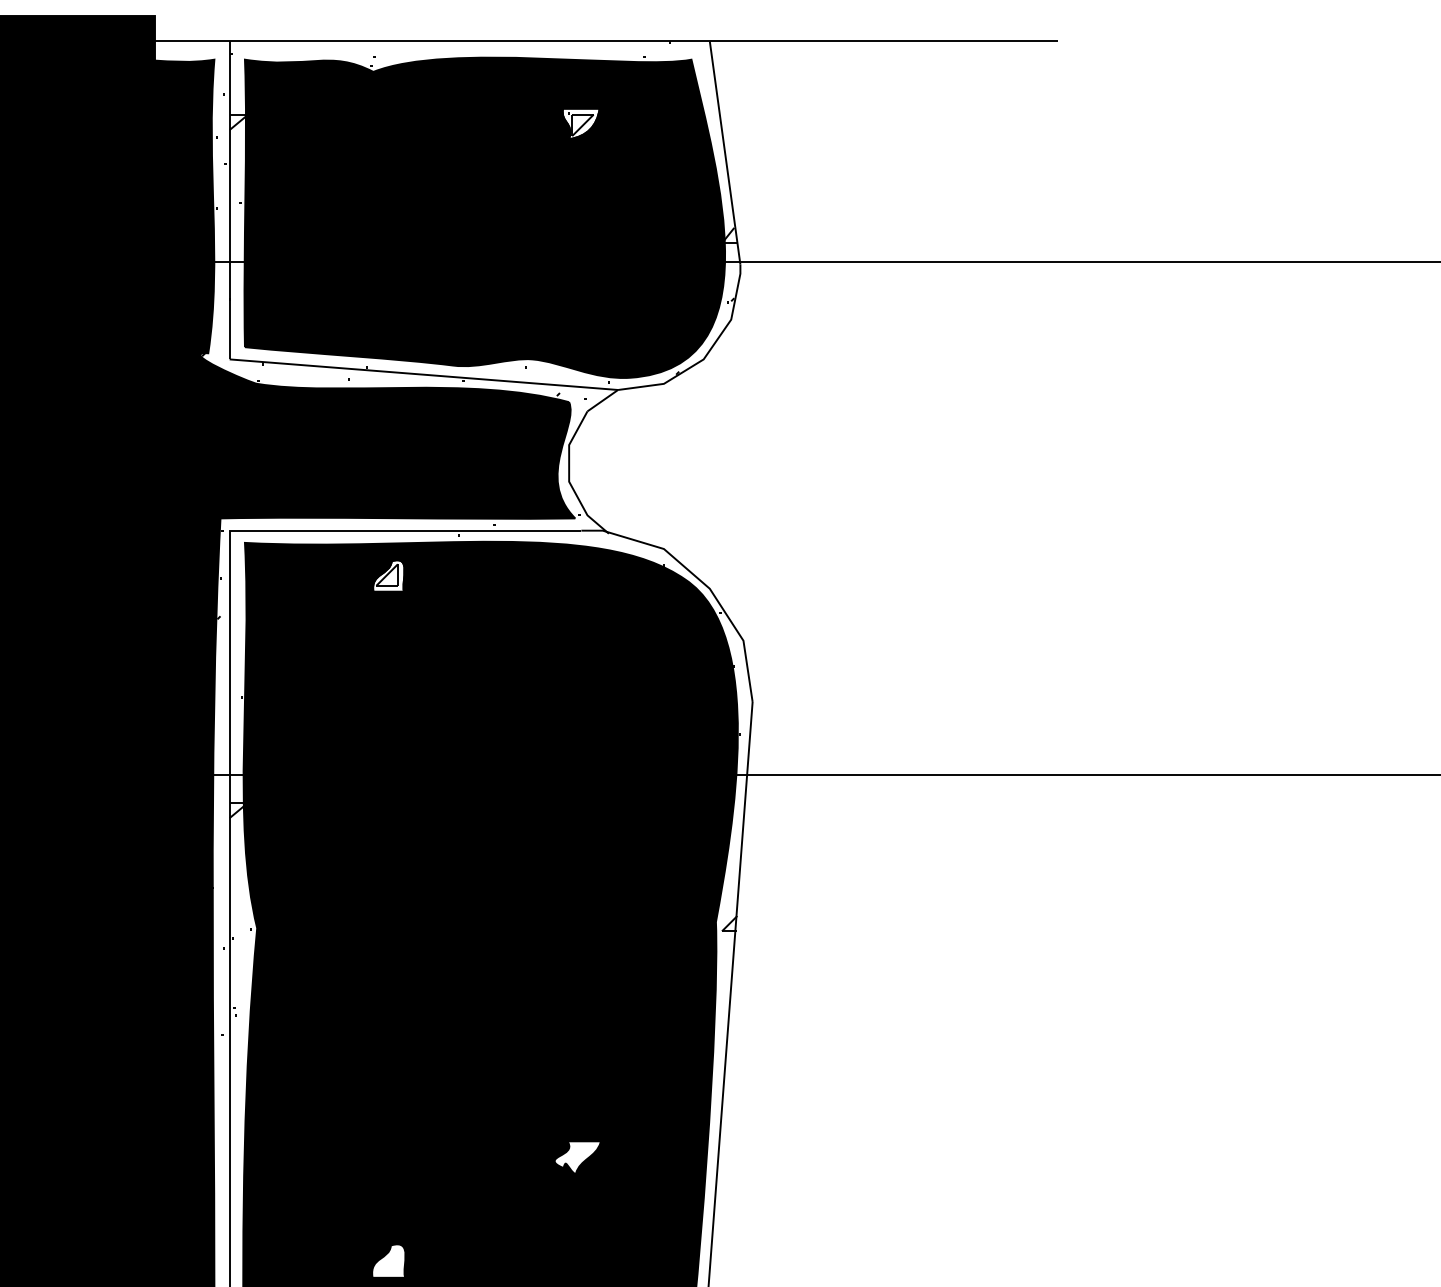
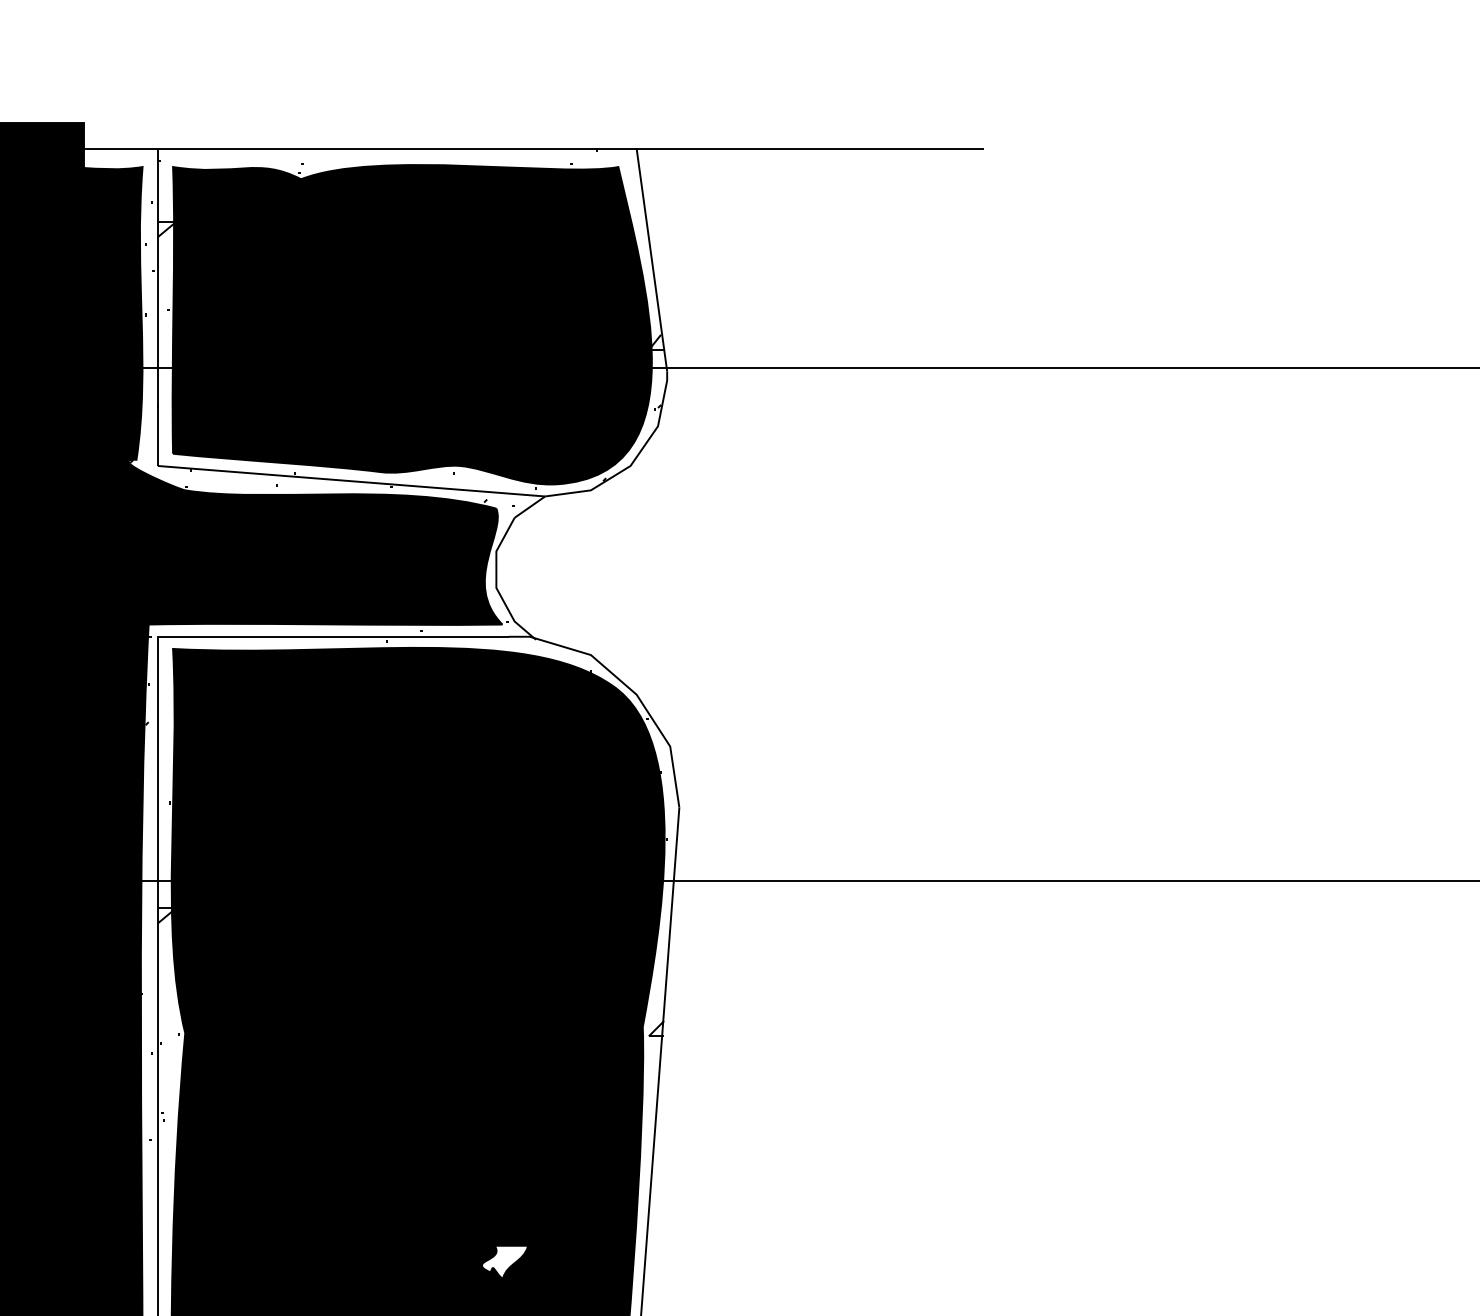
fill: (581, 123) -> (508, 230), added
fill: (388, 575) -> (316, 681), added

